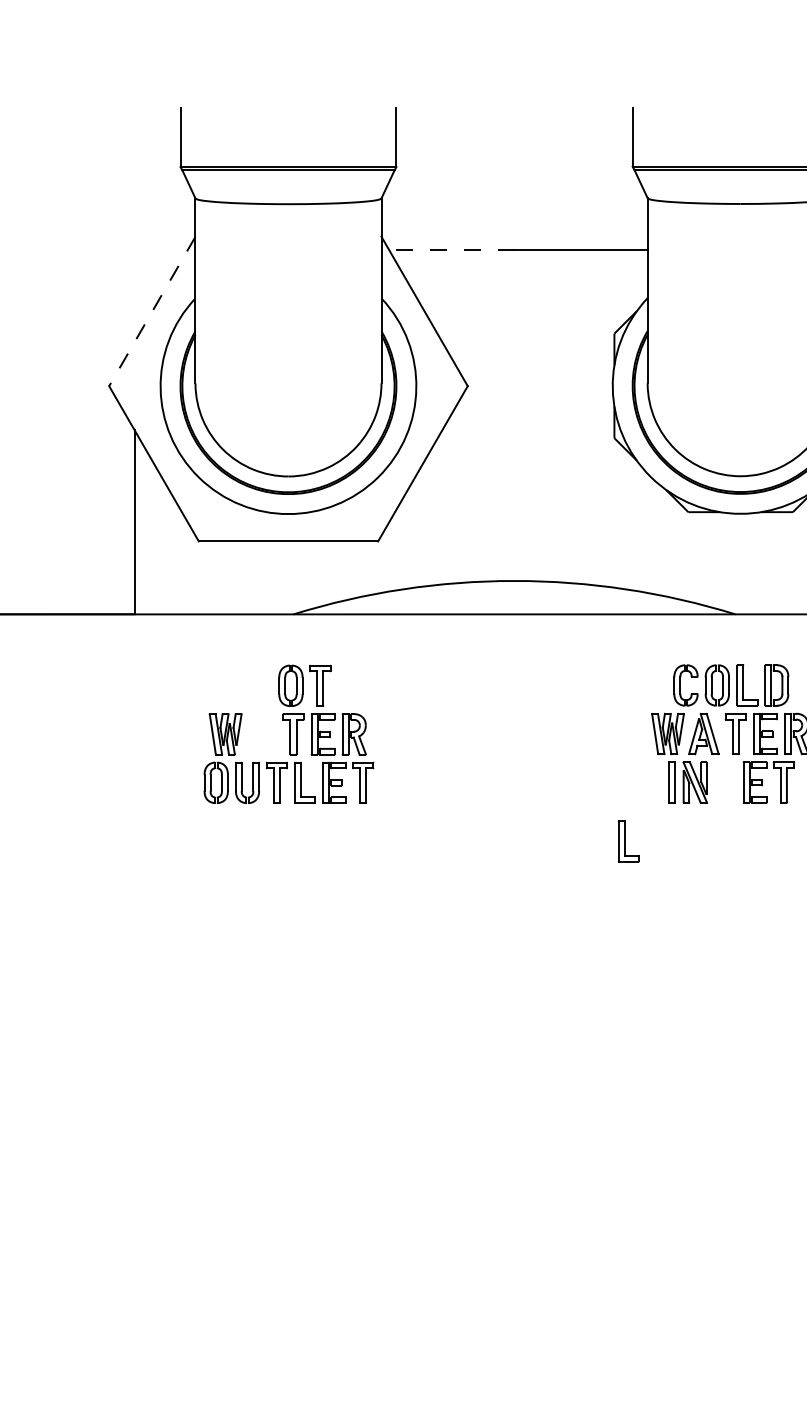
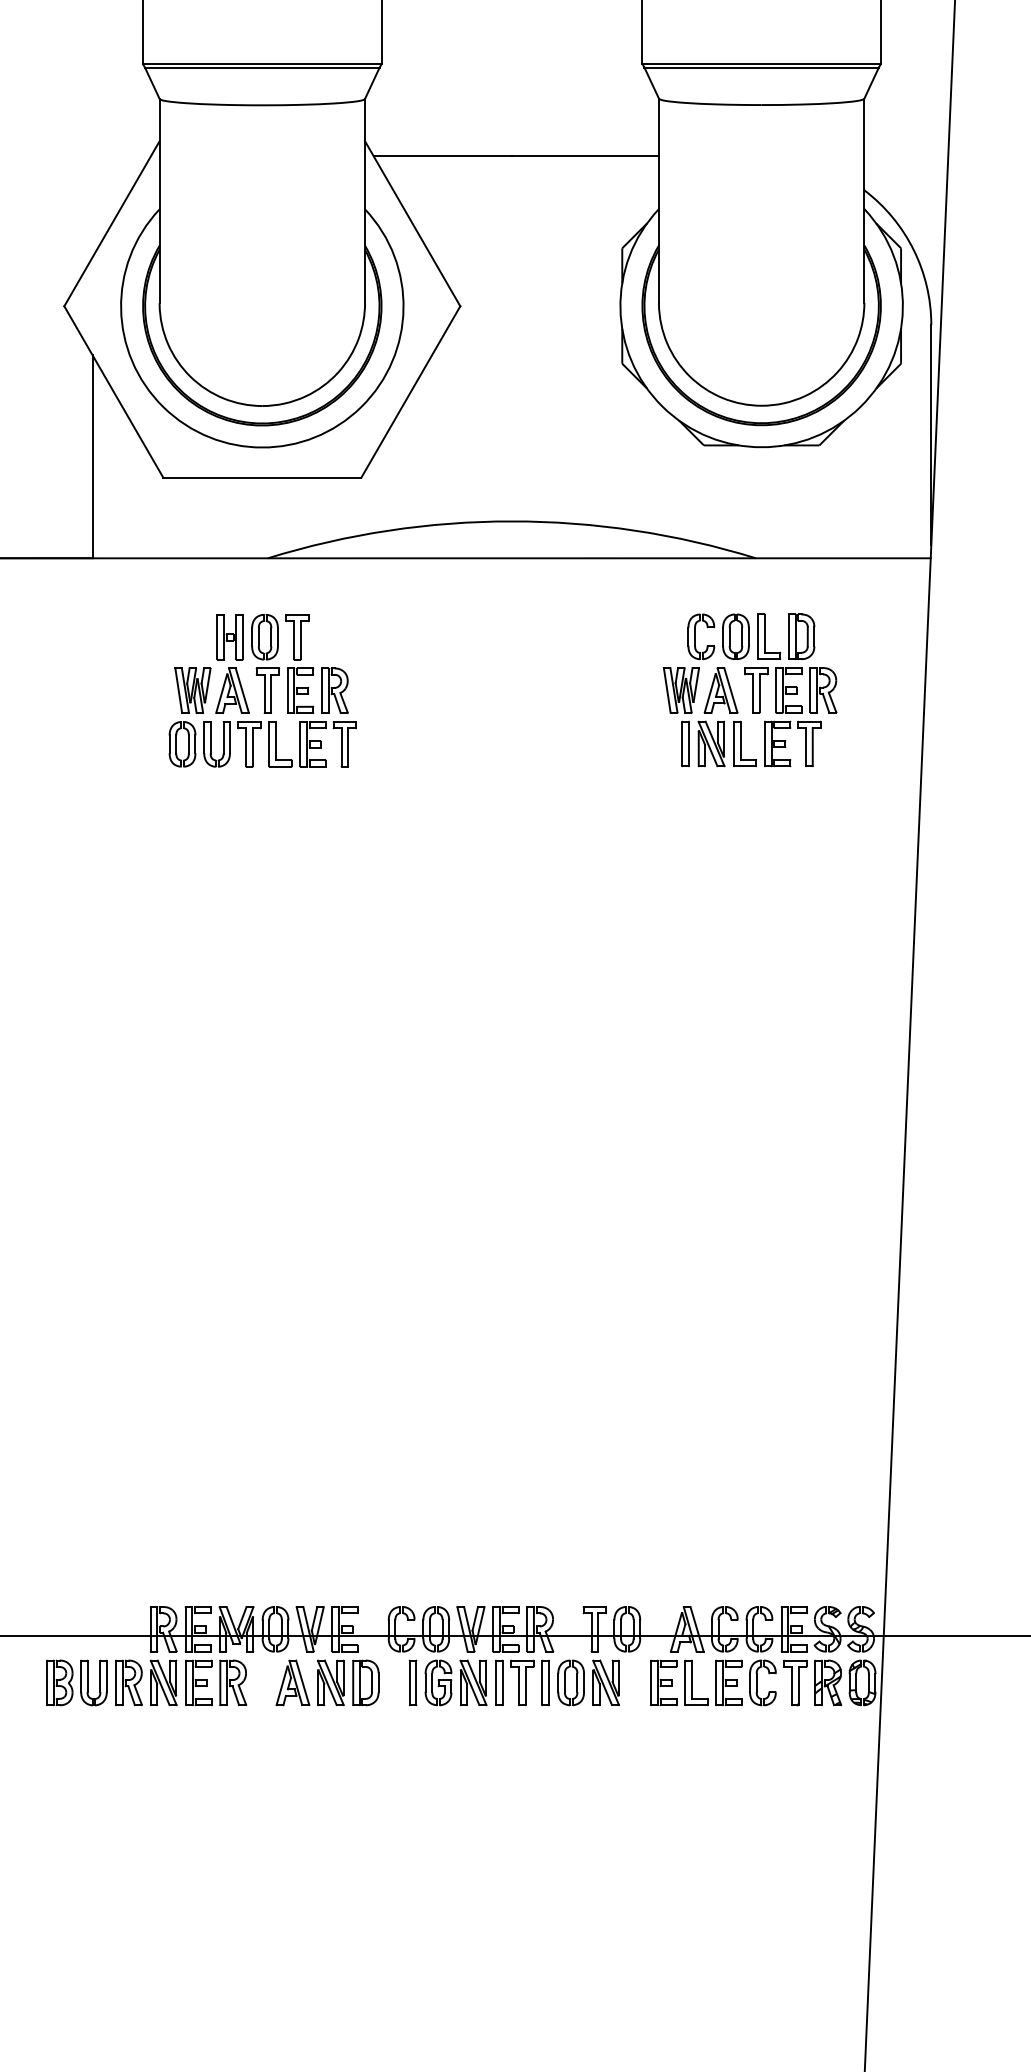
line: (451, 249) -> (442, 155), dashed -> solid
line: (151, 312) -> (111, 224), dashed -> solid
part: (261, 709) -> (232, 663), added
part: (628, 840) -> (744, 743), moved

